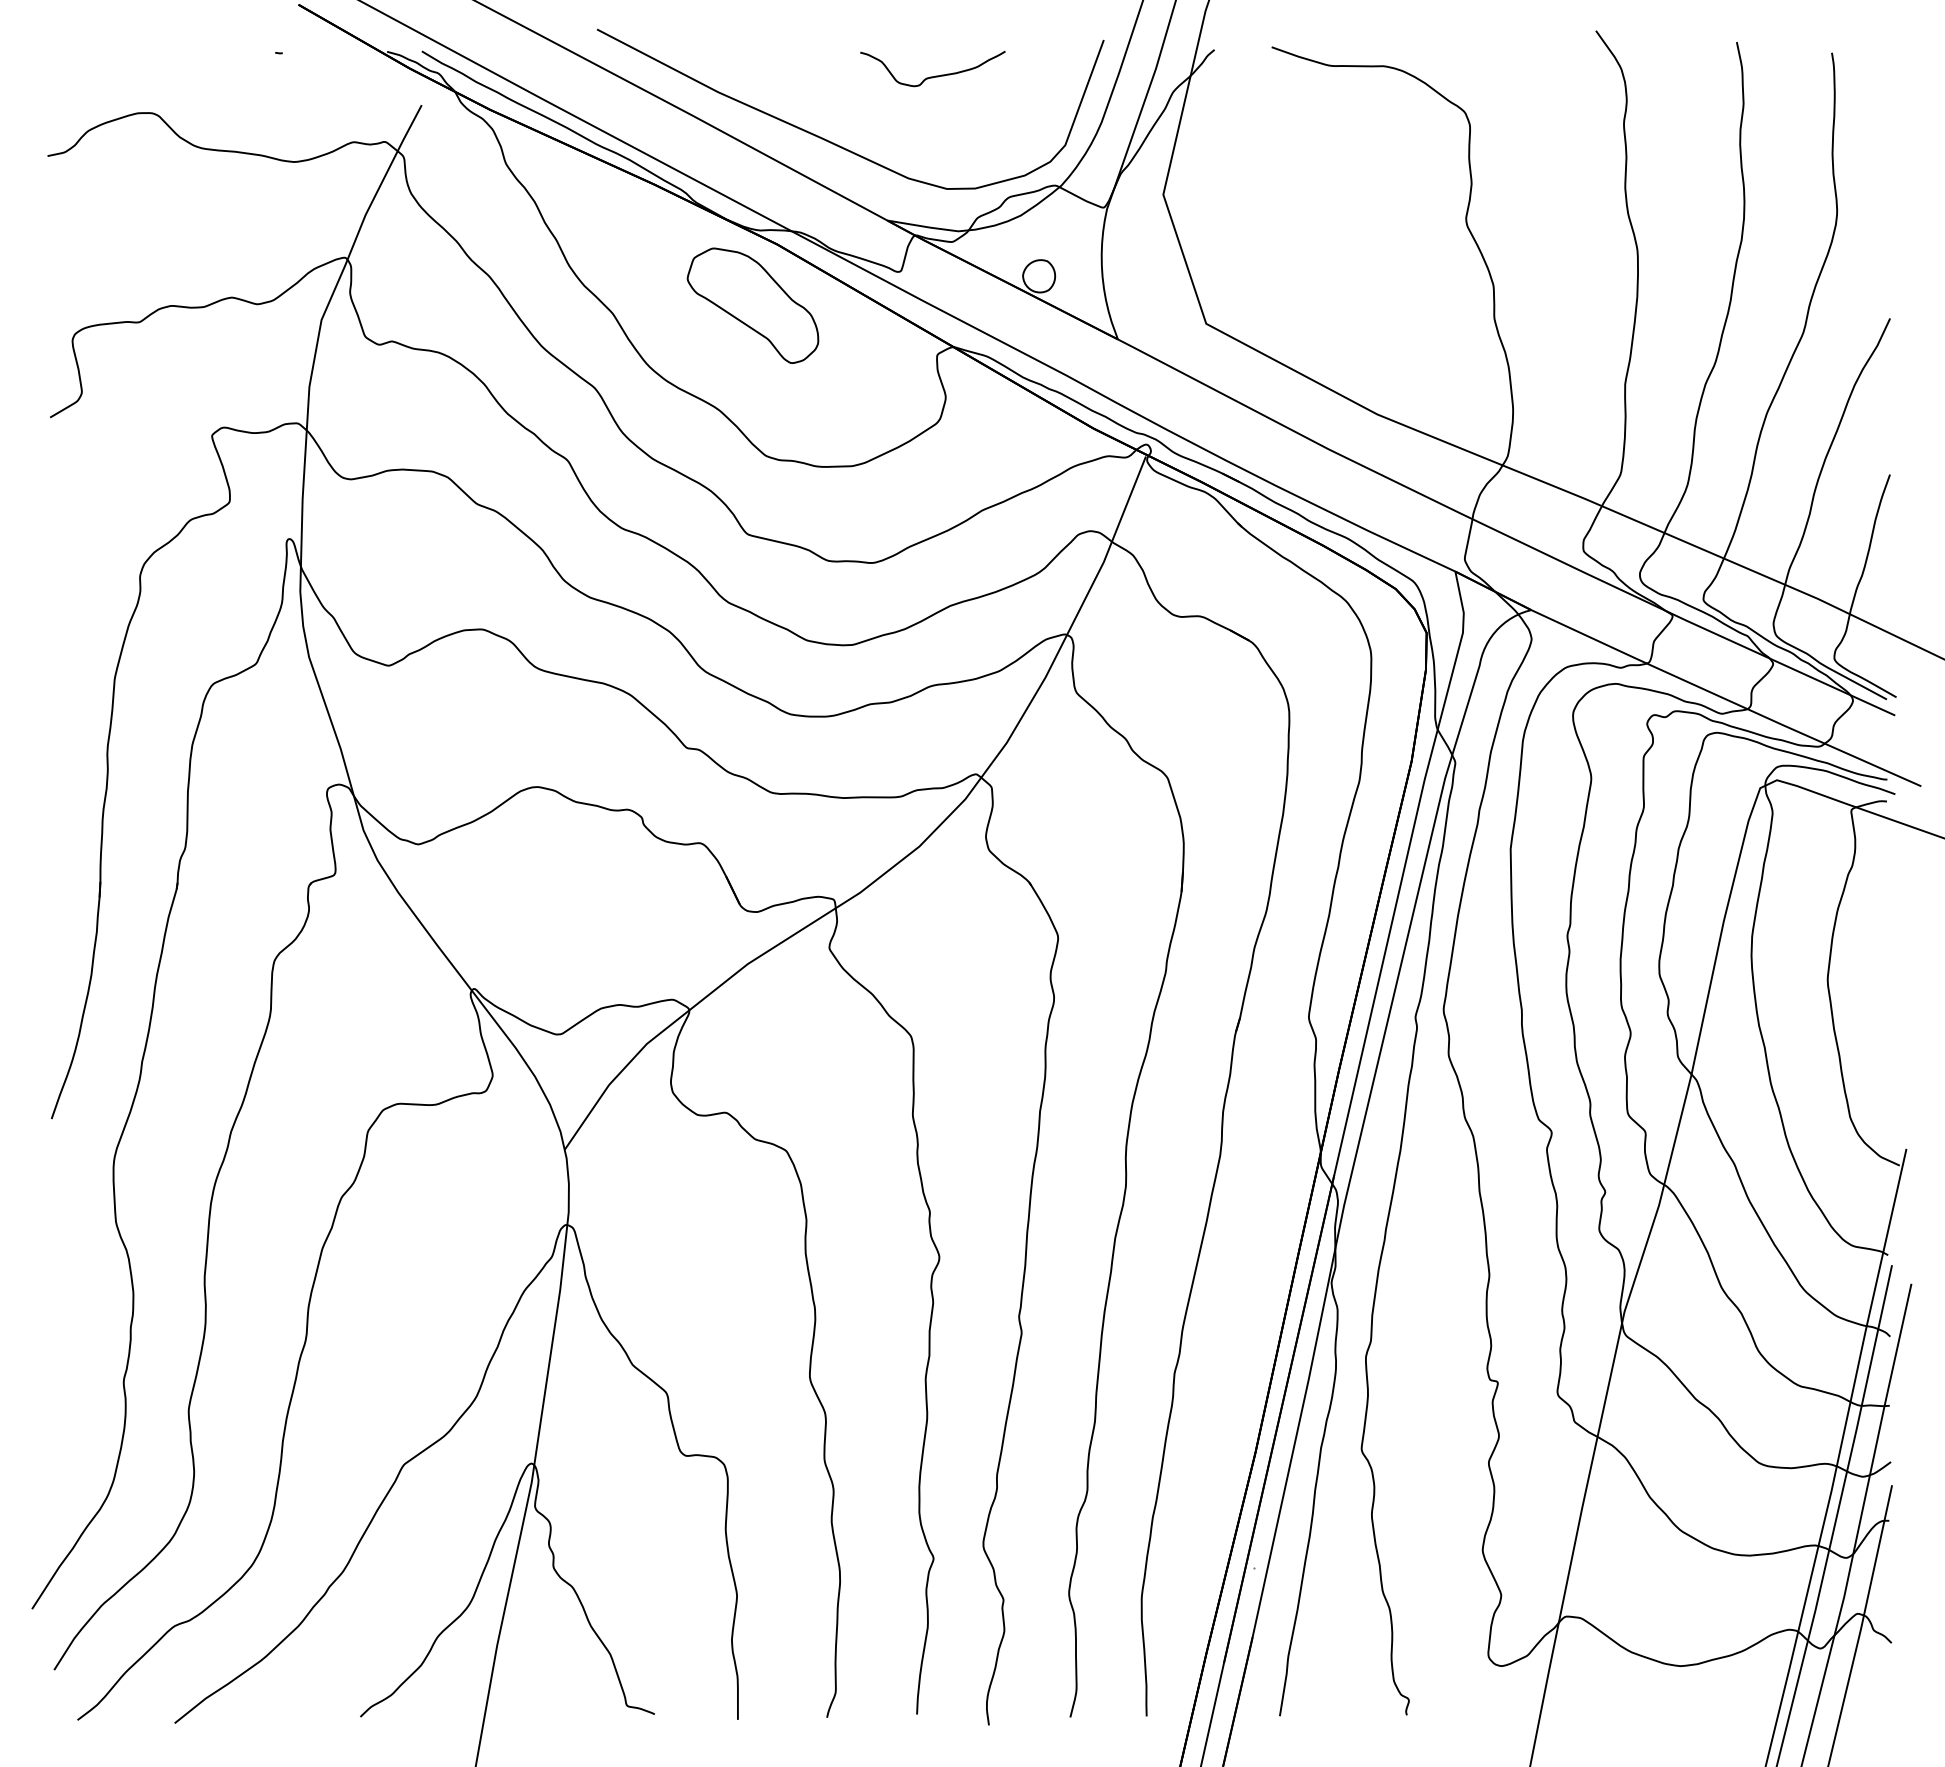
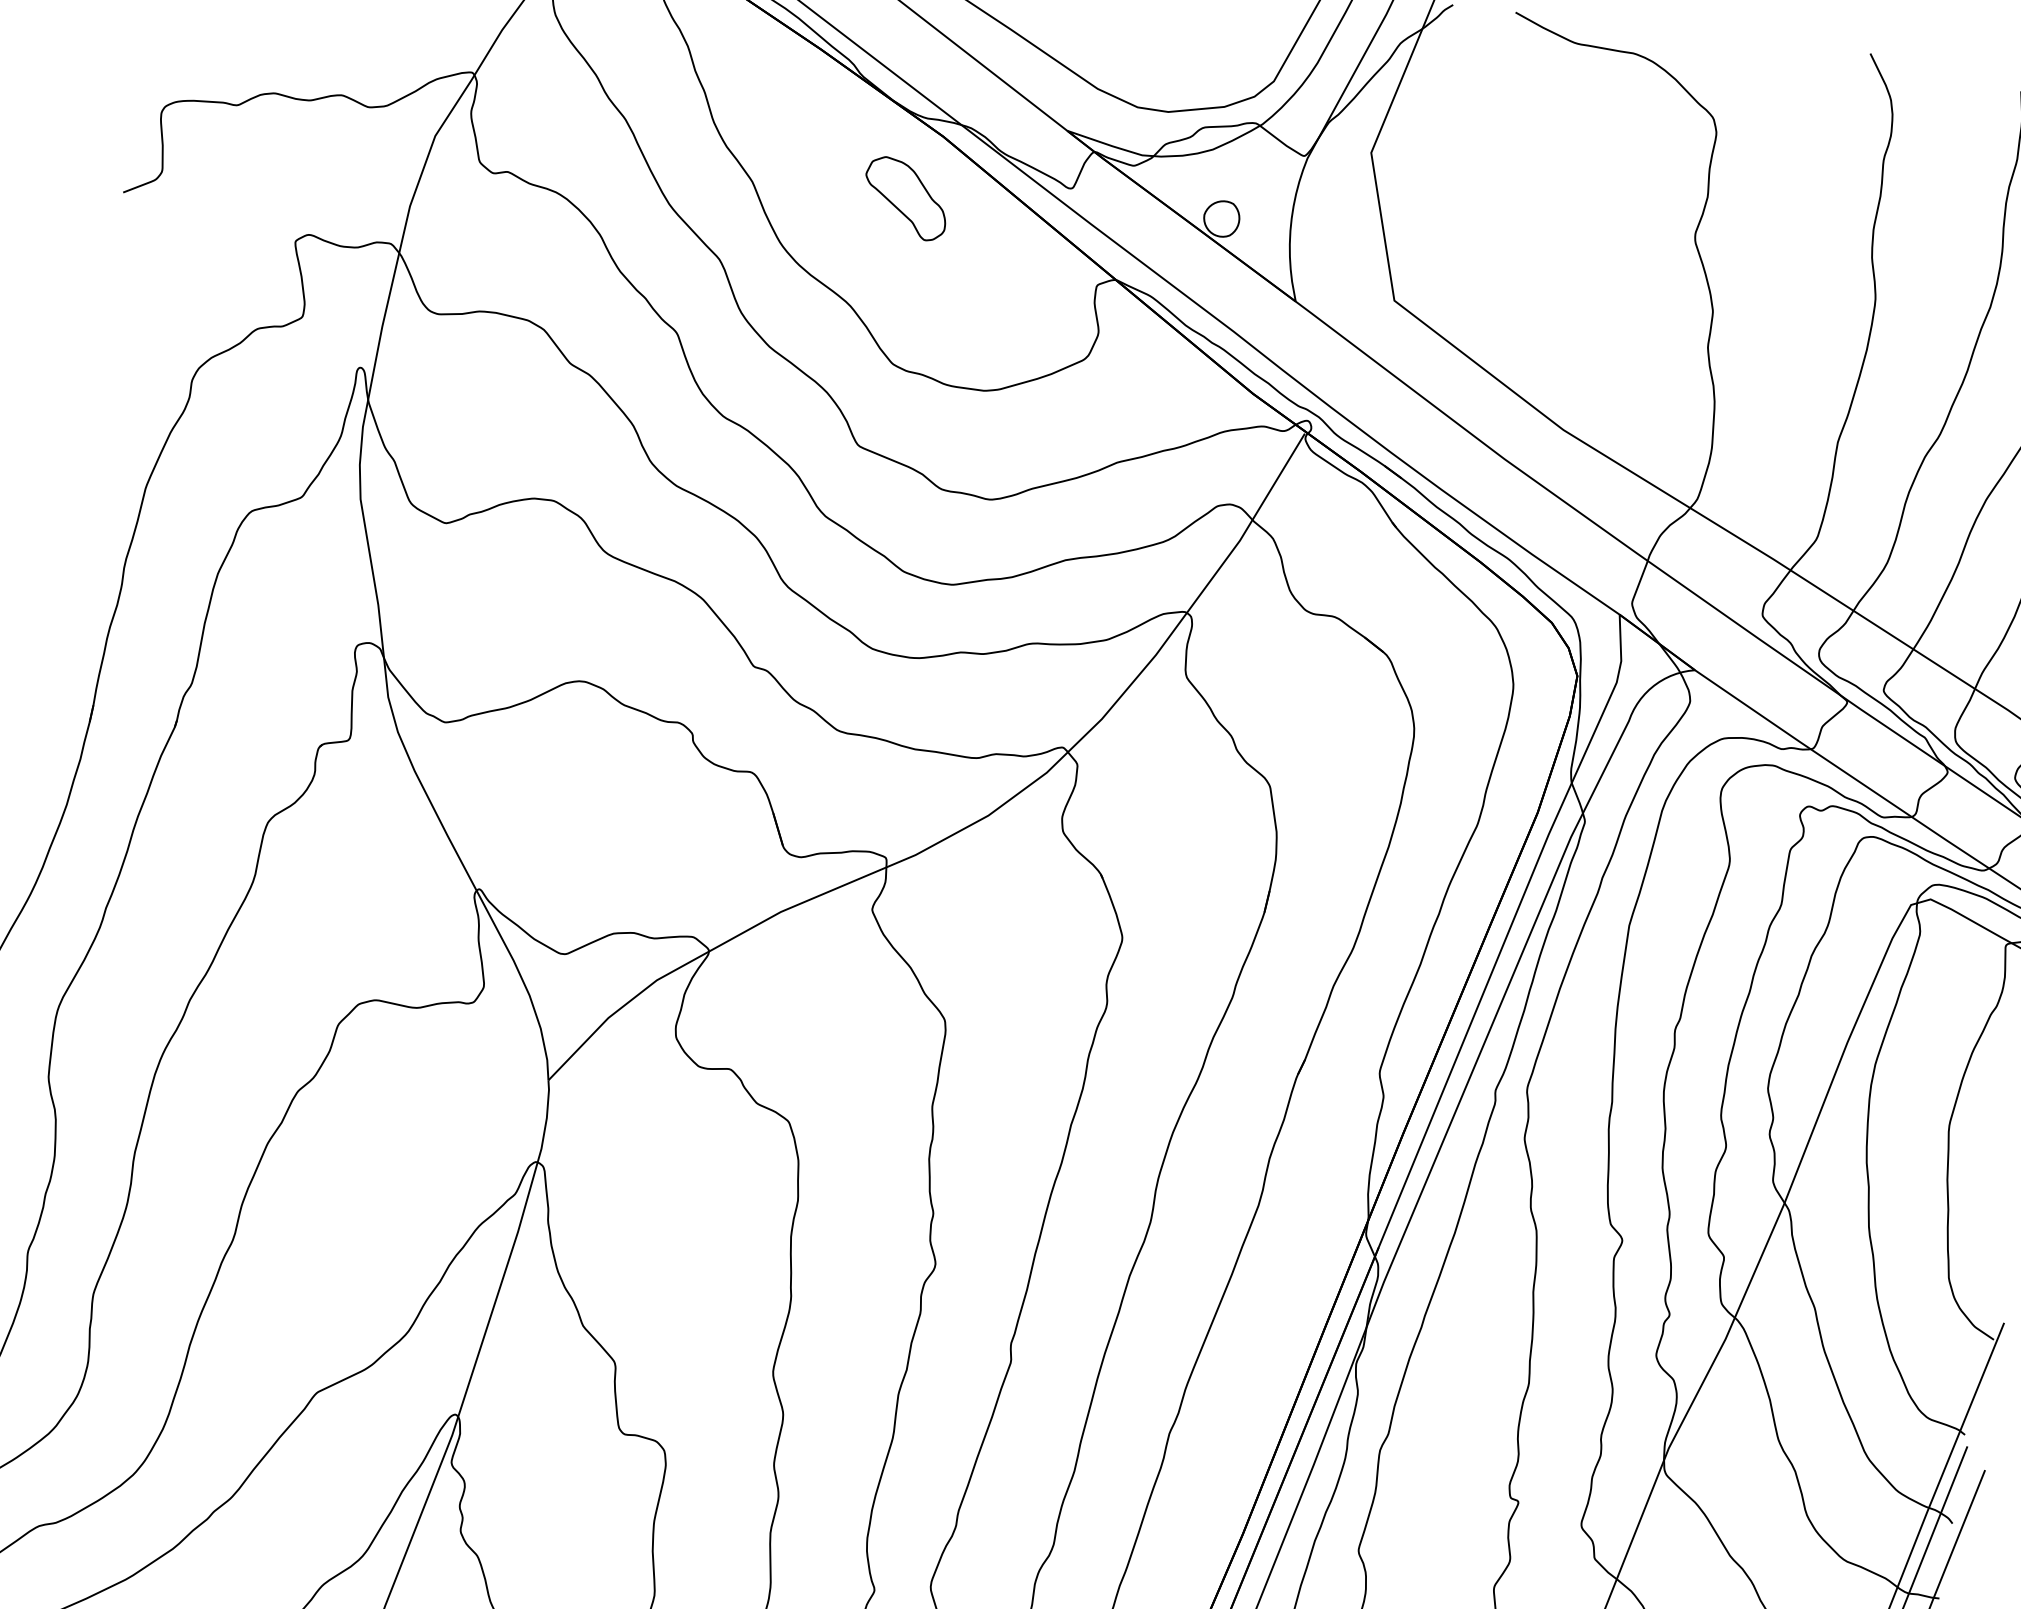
part: (752, 305) -> (905, 198), size x0.6

